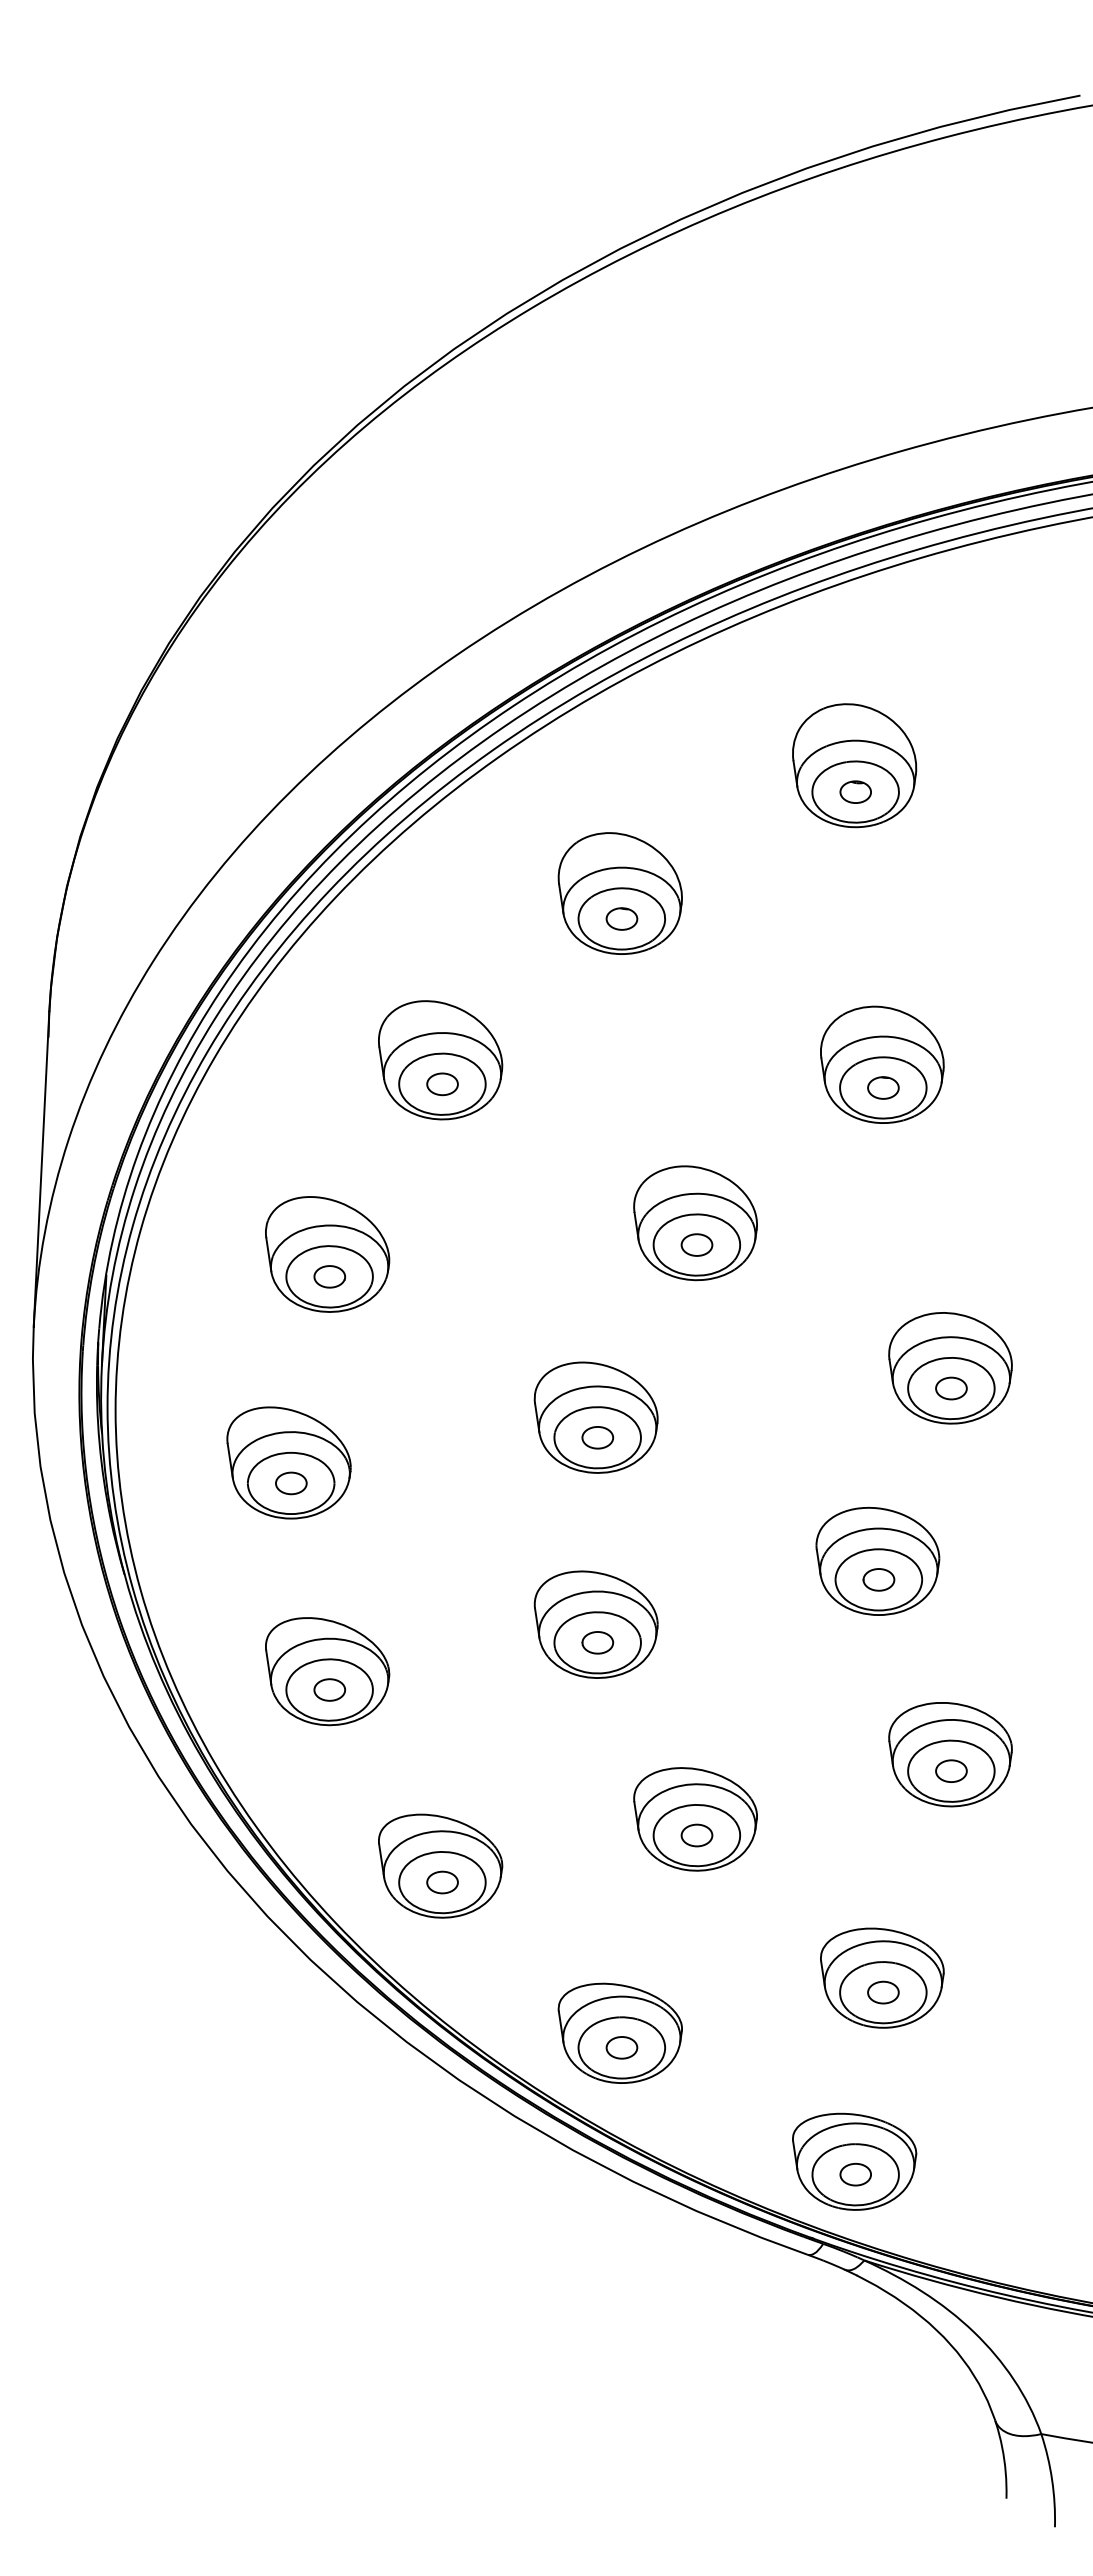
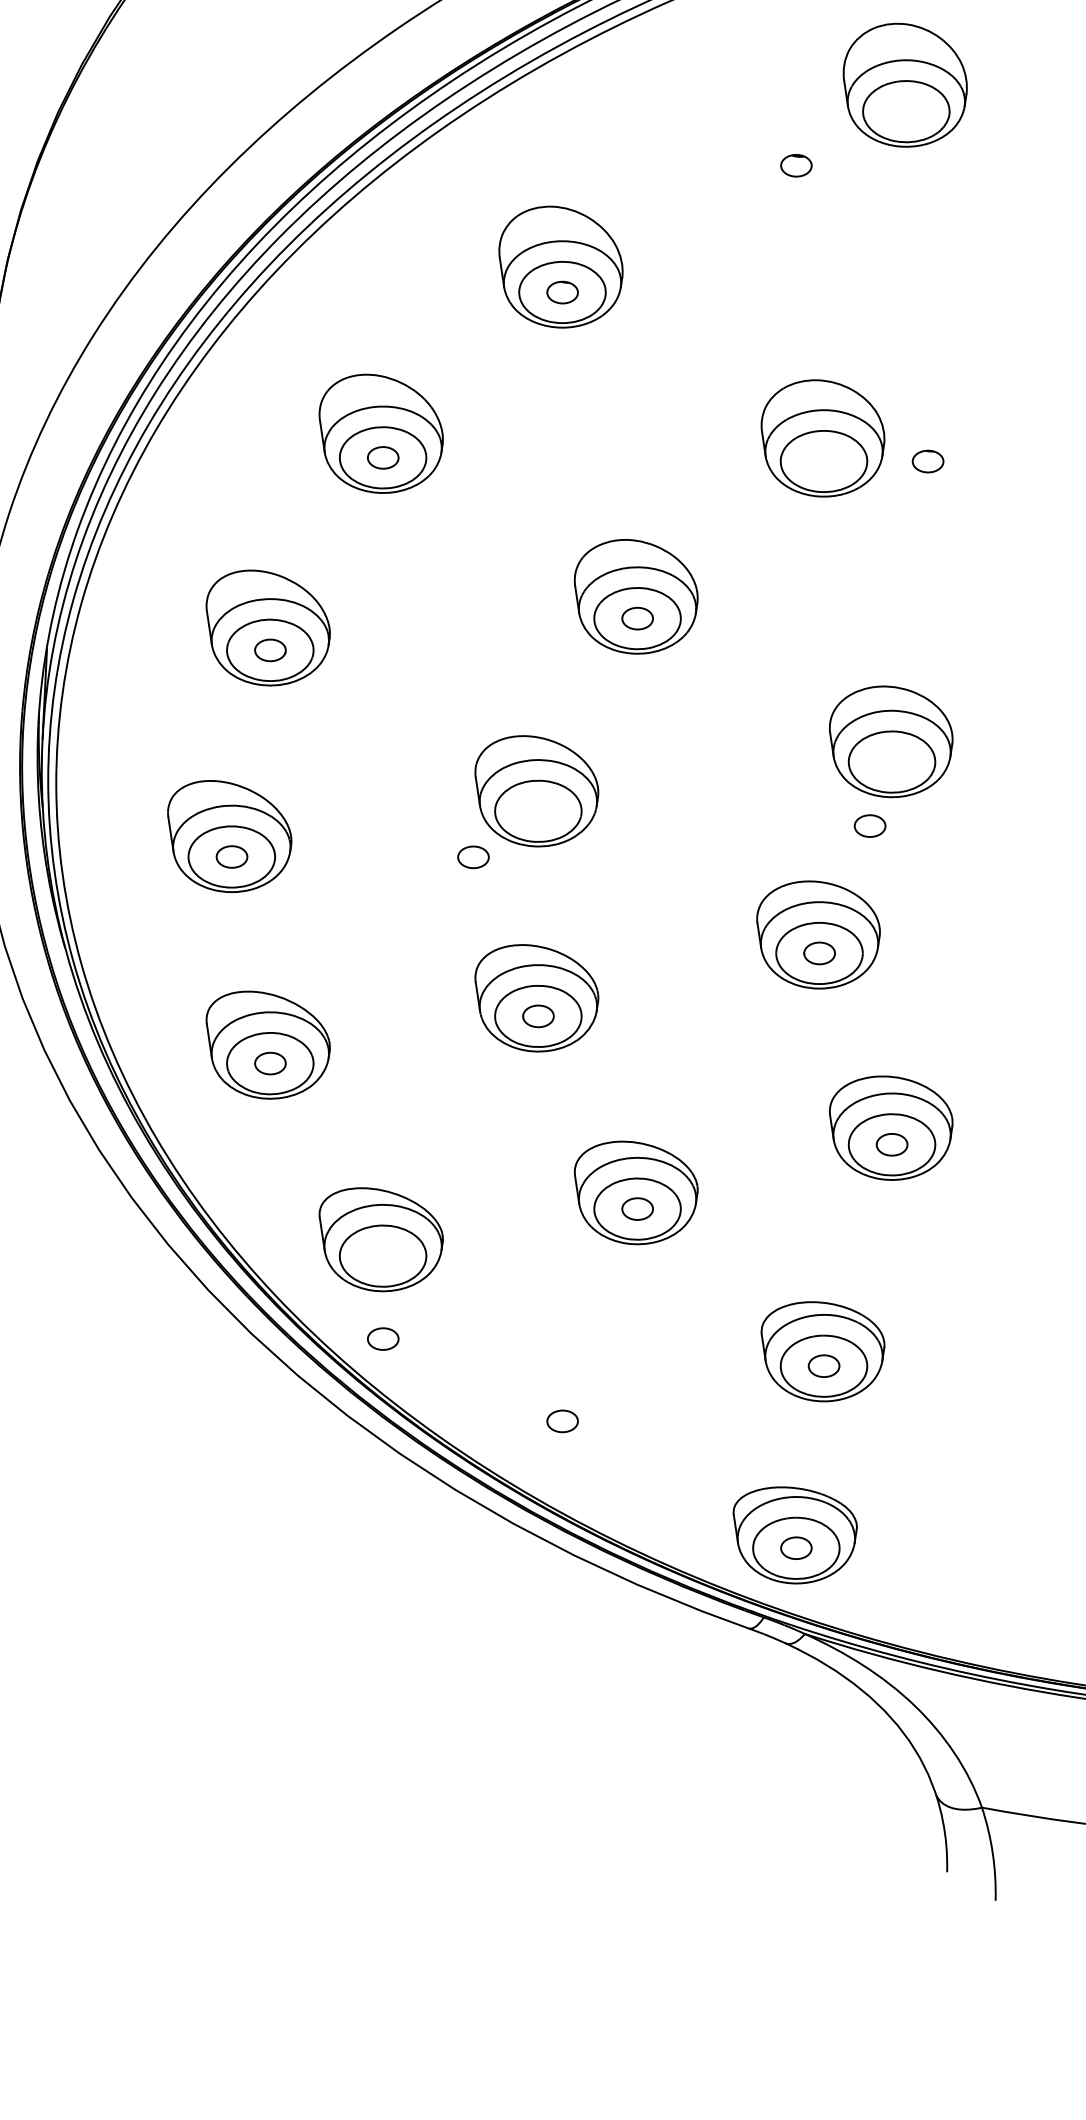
part: (854, 765) -> (905, 85), moved
part: (883, 1087) -> (928, 461), moved
part: (951, 1388) -> (870, 826), moved
part: (597, 1437) -> (473, 857), moved
part: (442, 1882) -> (383, 1339), moved
part: (619, 2032) -> (560, 1406), removed

